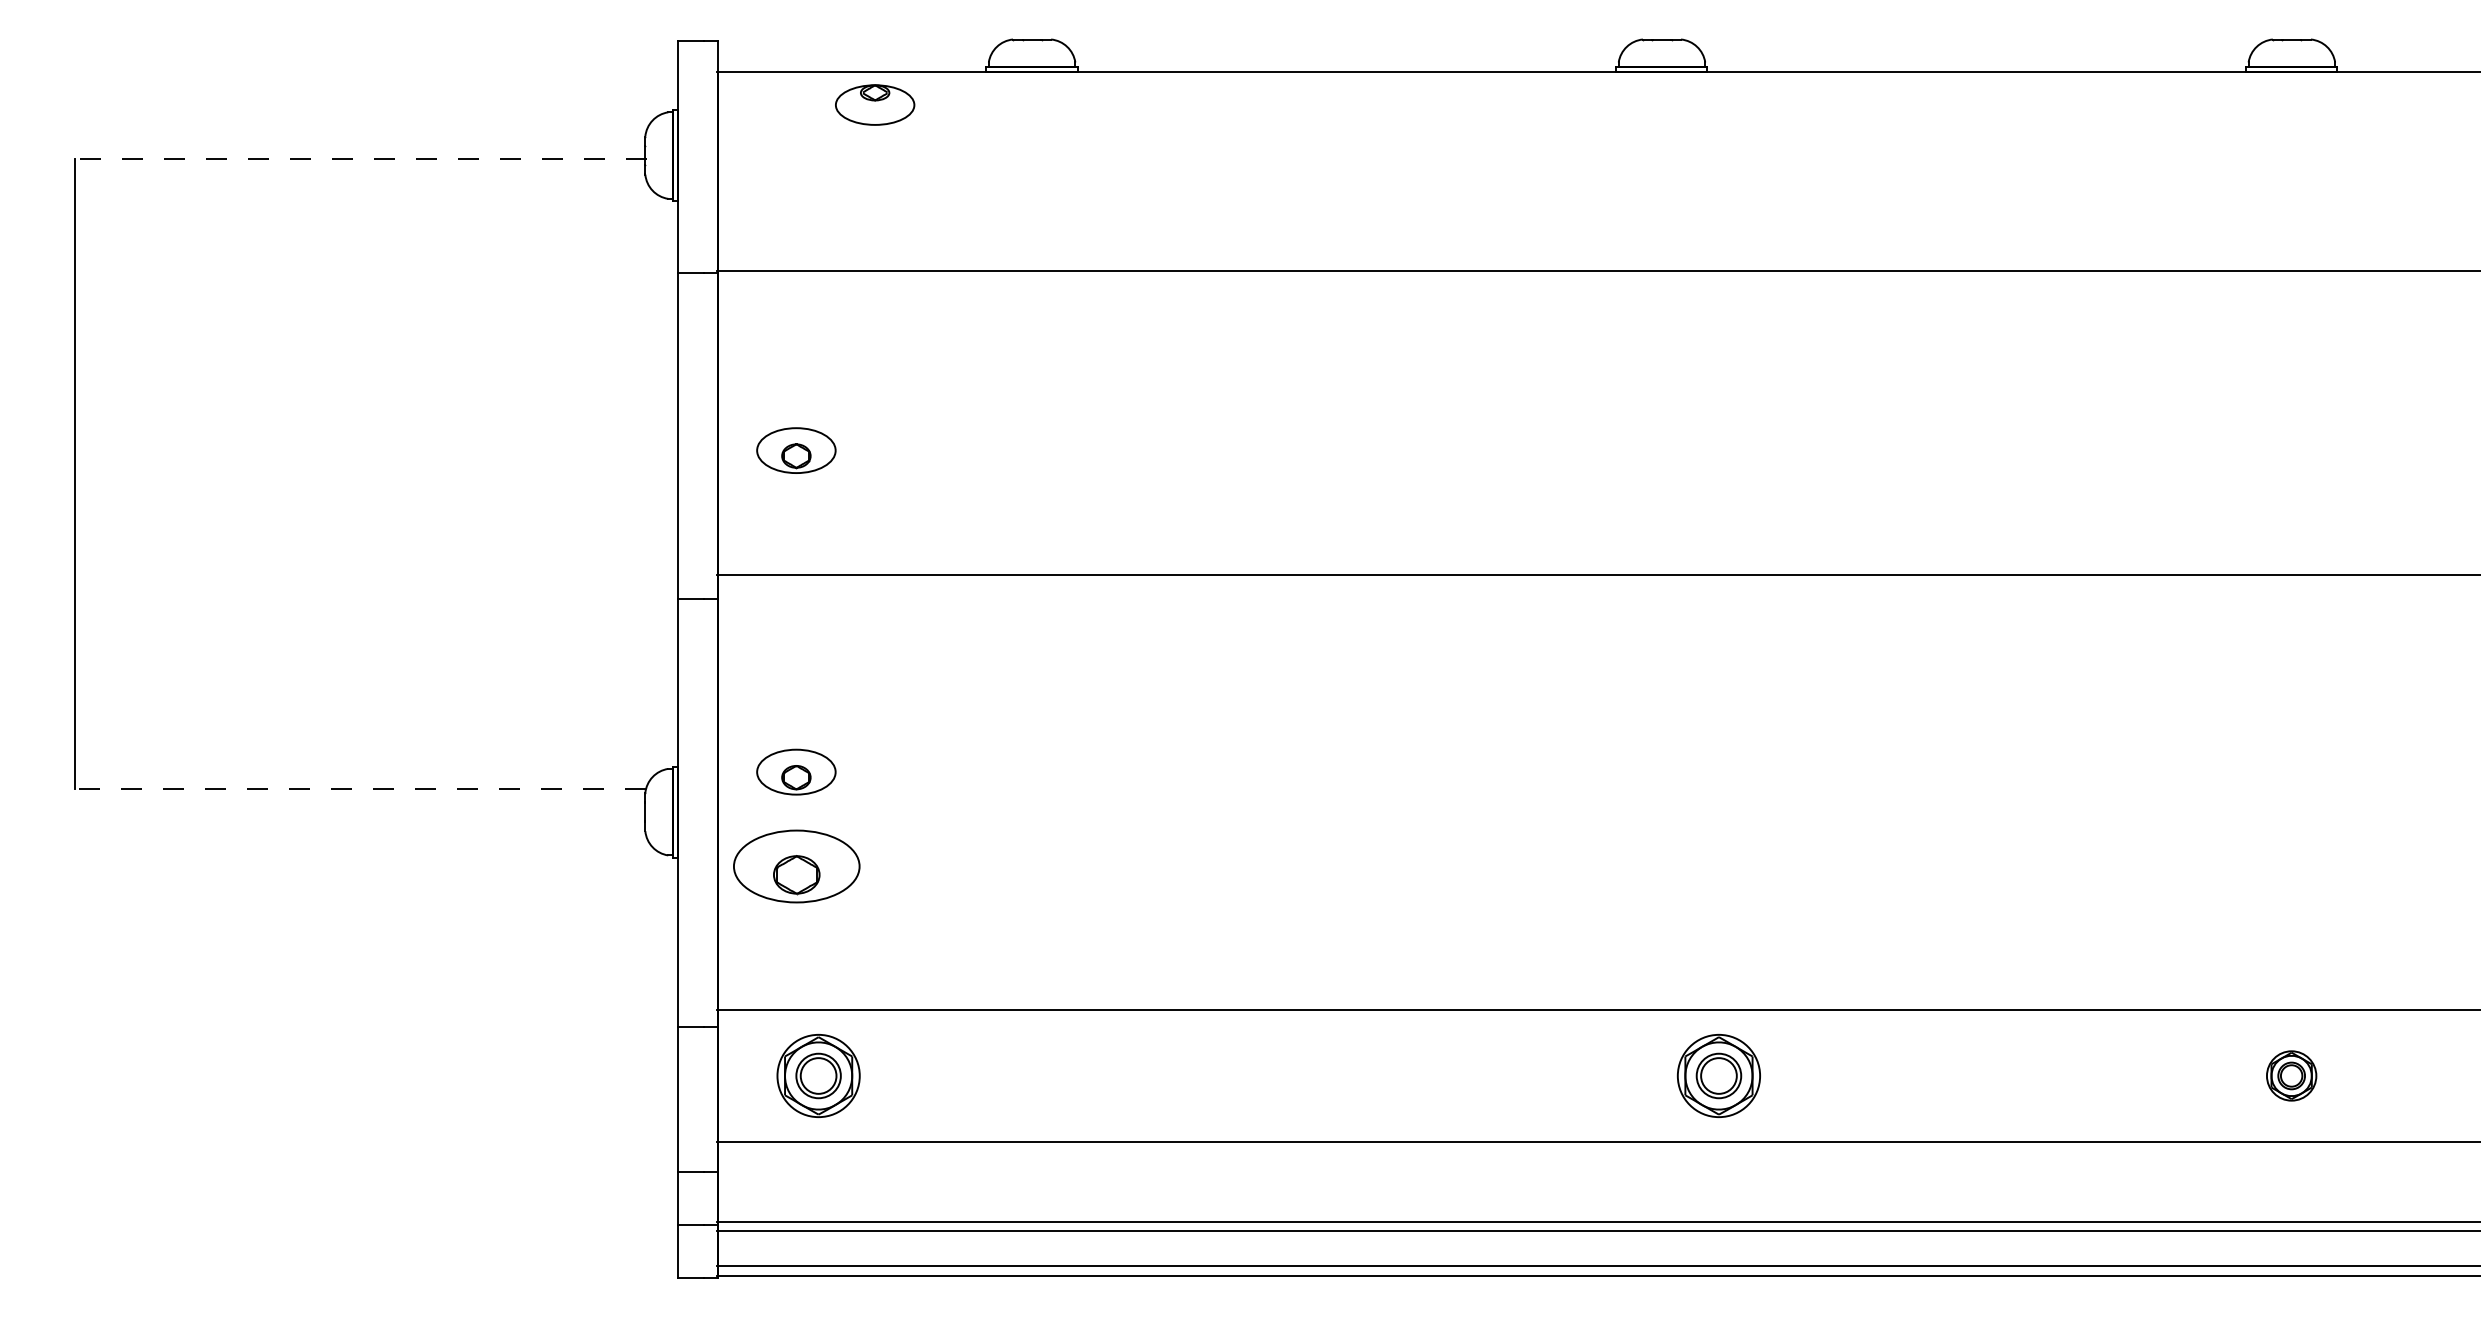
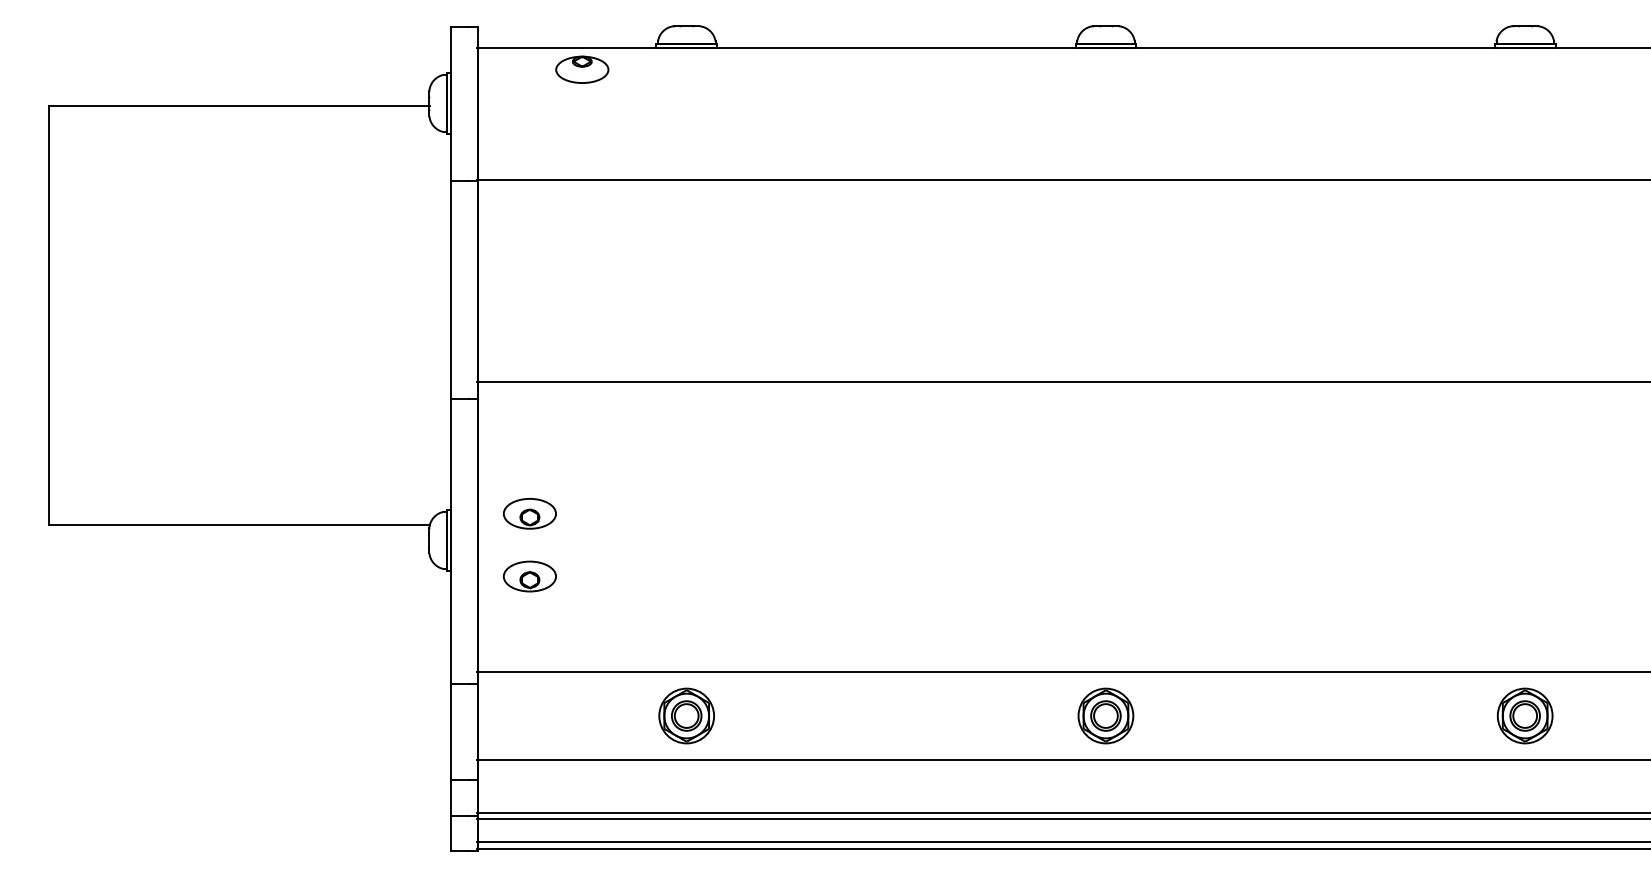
line: (360, 160) -> (239, 106), dashed -> solid
part: (795, 450) -> (529, 299), removed
line: (360, 789) -> (239, 525), dashed -> solid
part: (795, 866) -> (529, 576), size x0.62
part: (818, 1075) -> (686, 715), moved
part: (1718, 1075) -> (1105, 715), moved
part: (2290, 1075) -> (1524, 715), size x1.67

